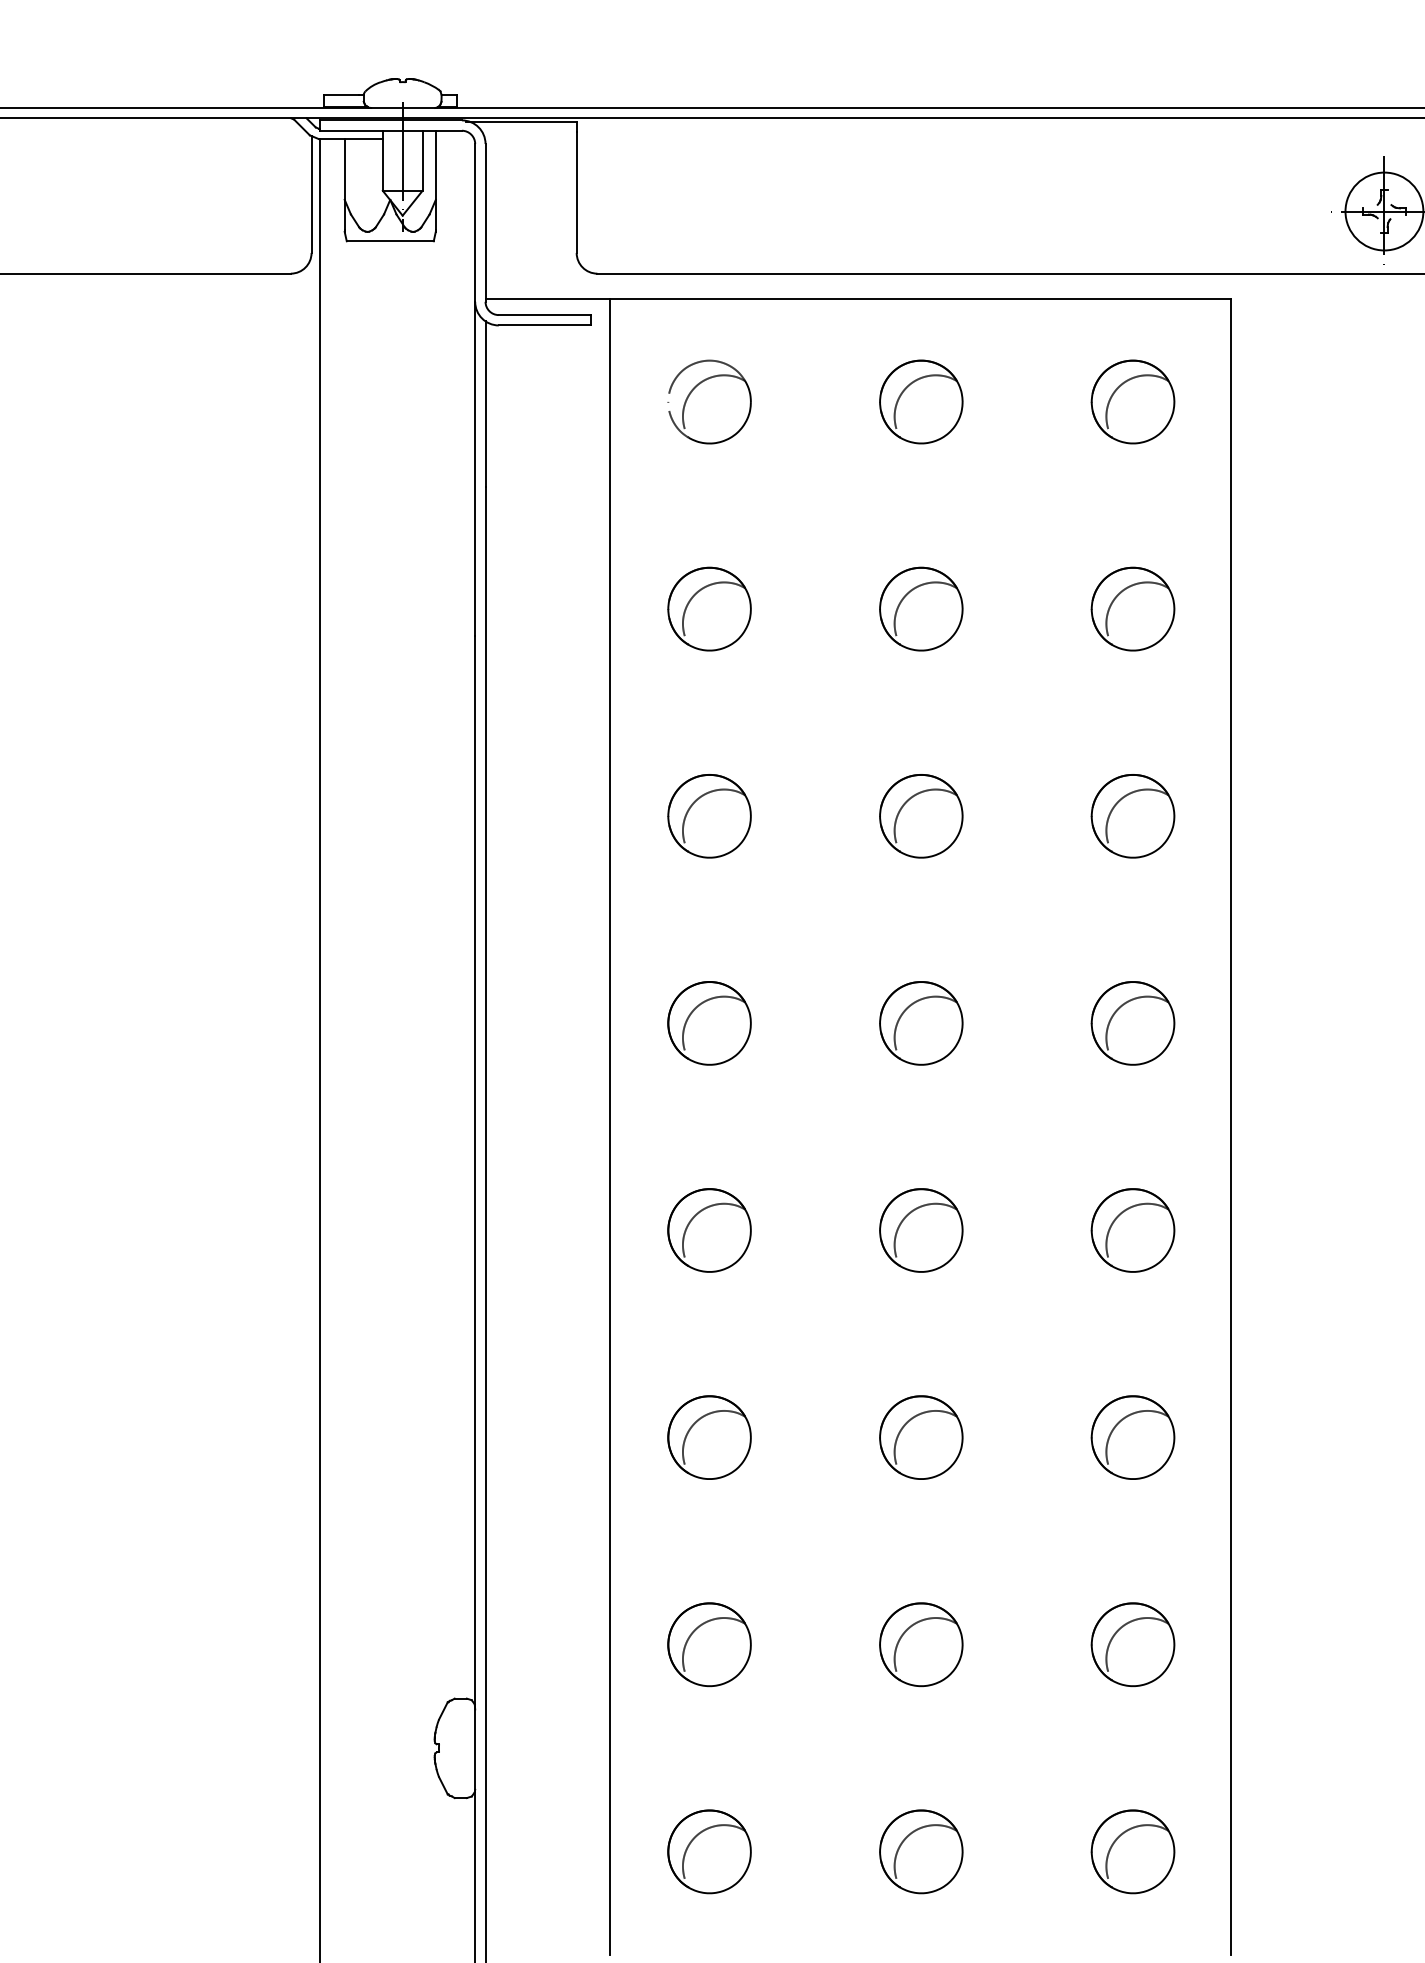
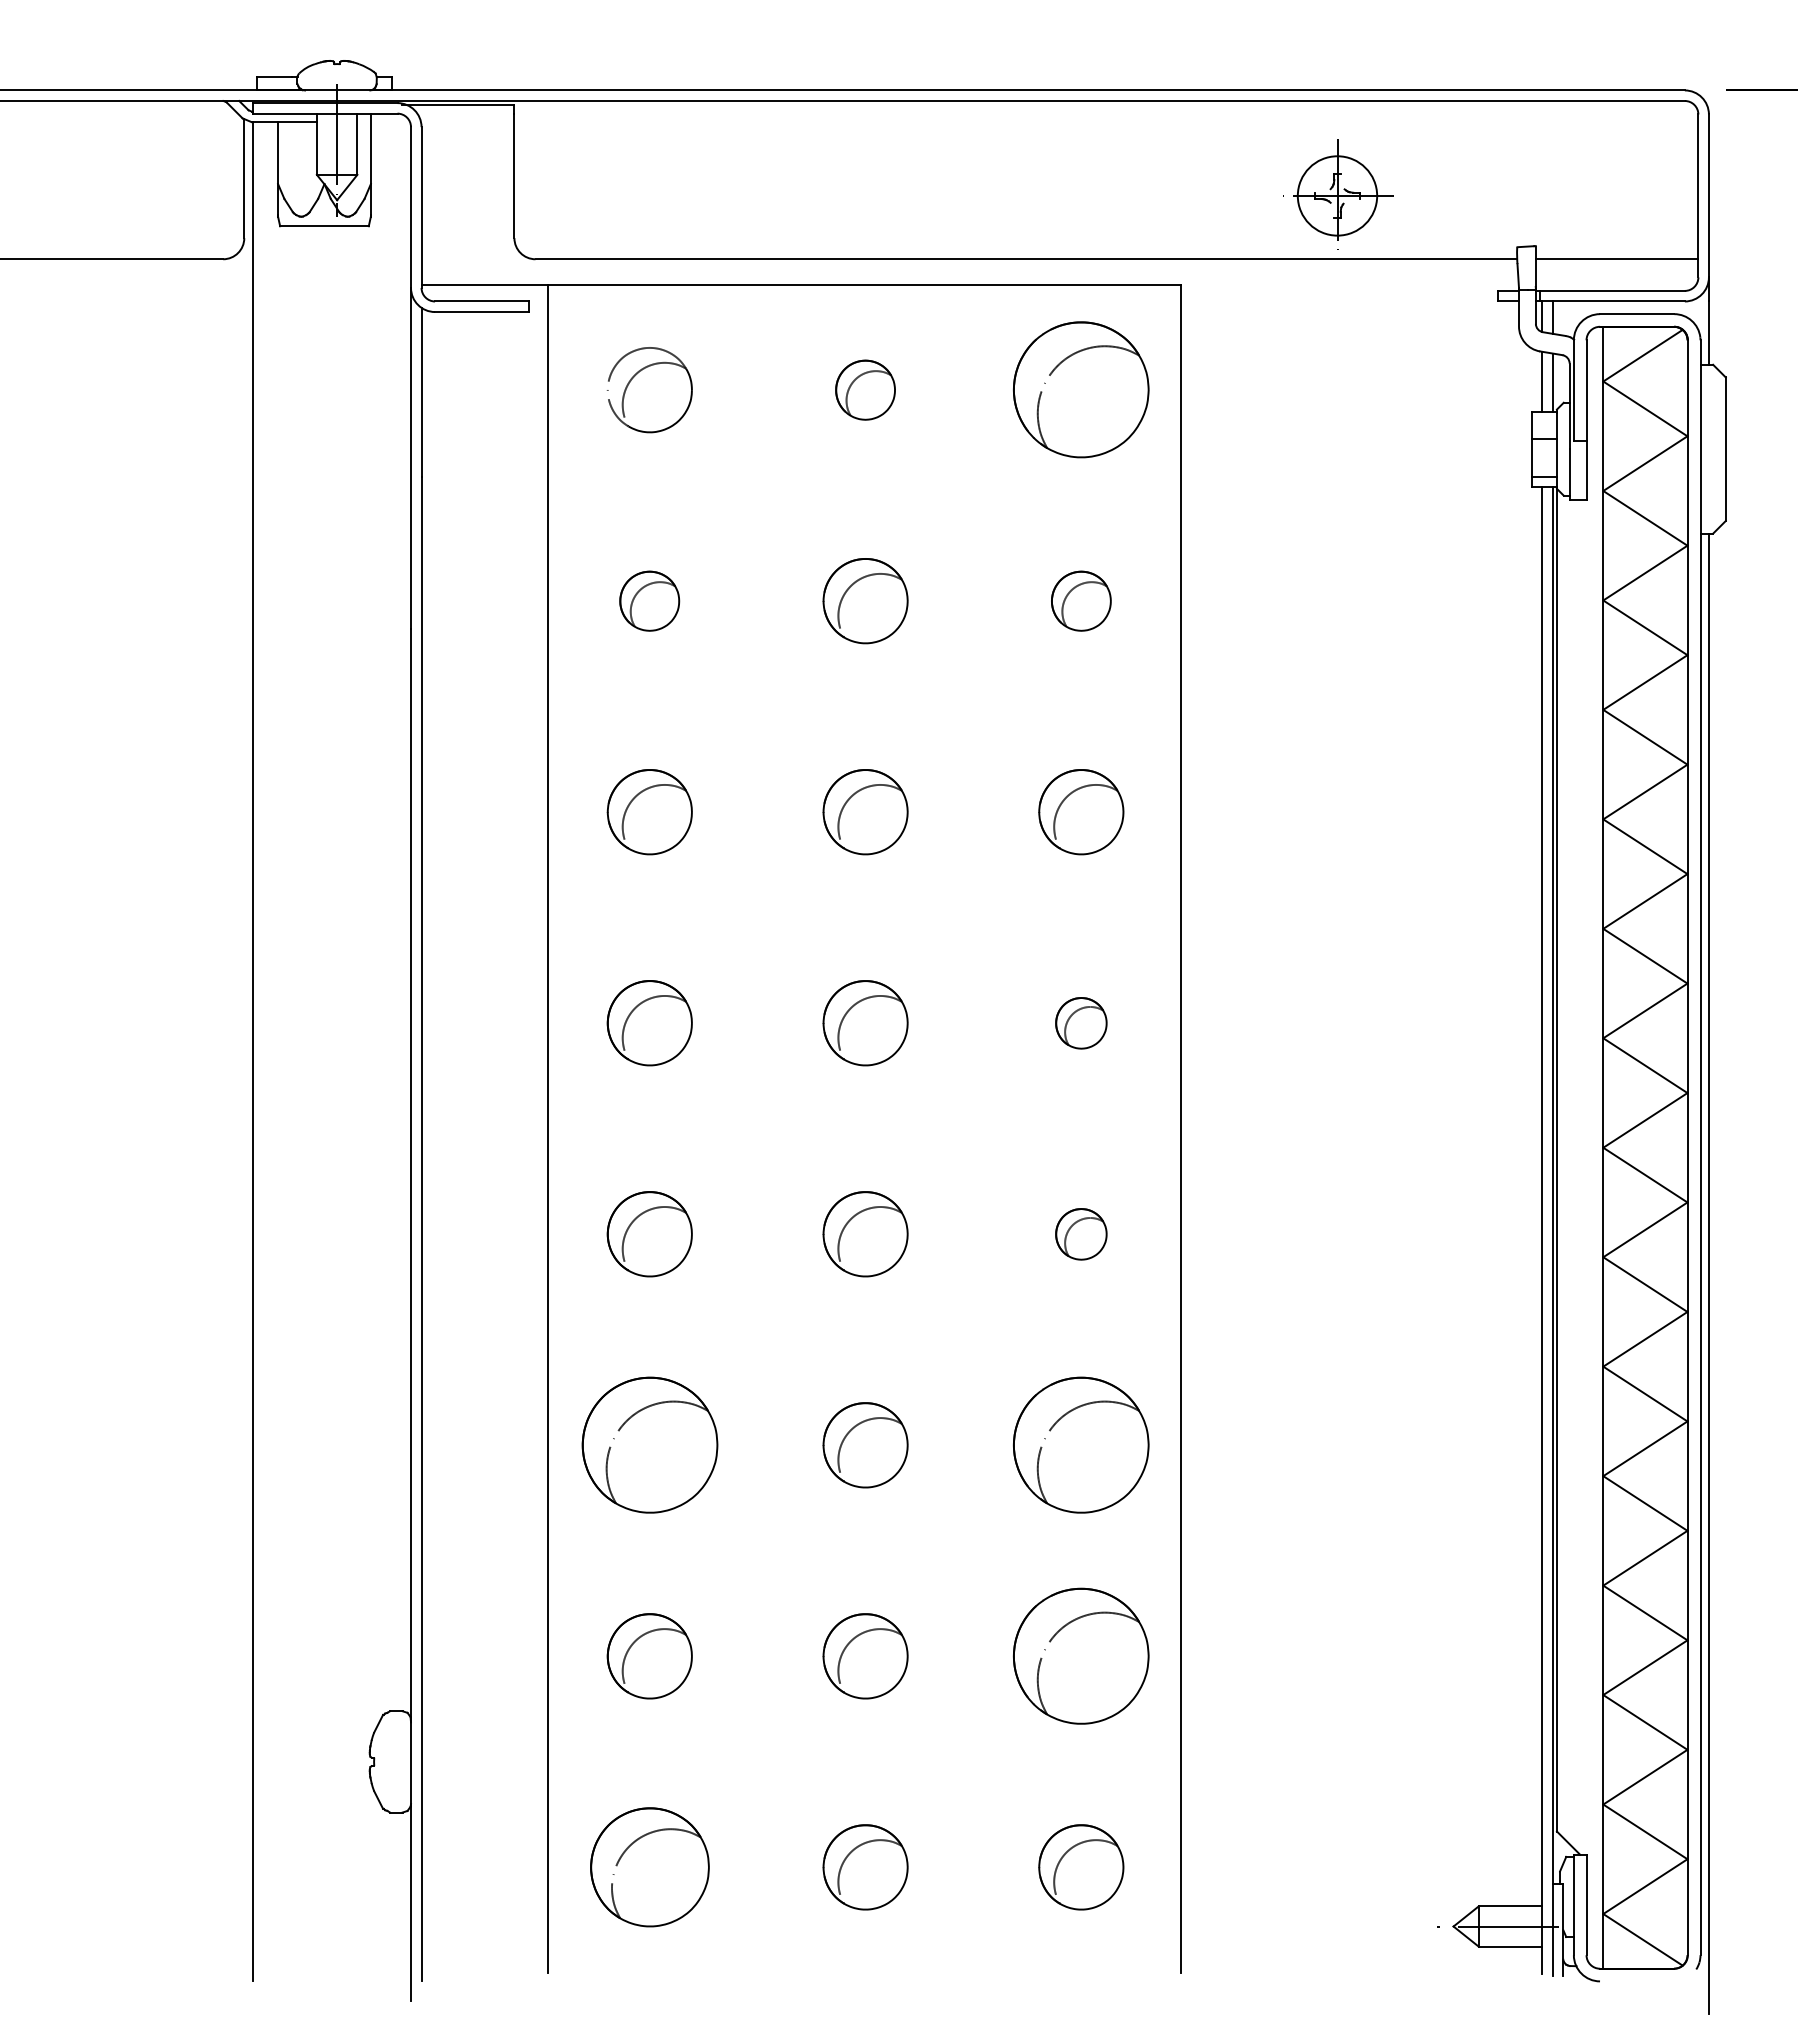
part: (921, 402) -> (865, 390), size x0.7
part: (1133, 402) -> (1081, 390), size x1.6
part: (709, 609) -> (649, 601), size x0.7
part: (1133, 609) -> (1081, 601), size x0.7
part: (1133, 1023) -> (1081, 1023), size x0.6
part: (1133, 1230) -> (1081, 1234), size x0.6
part: (709, 1437) -> (649, 1445), size x1.6
part: (1133, 1437) -> (1081, 1445), size x1.6
part: (1133, 1644) -> (1081, 1656), size x1.6
part: (709, 1851) -> (649, 1867), size x1.4

